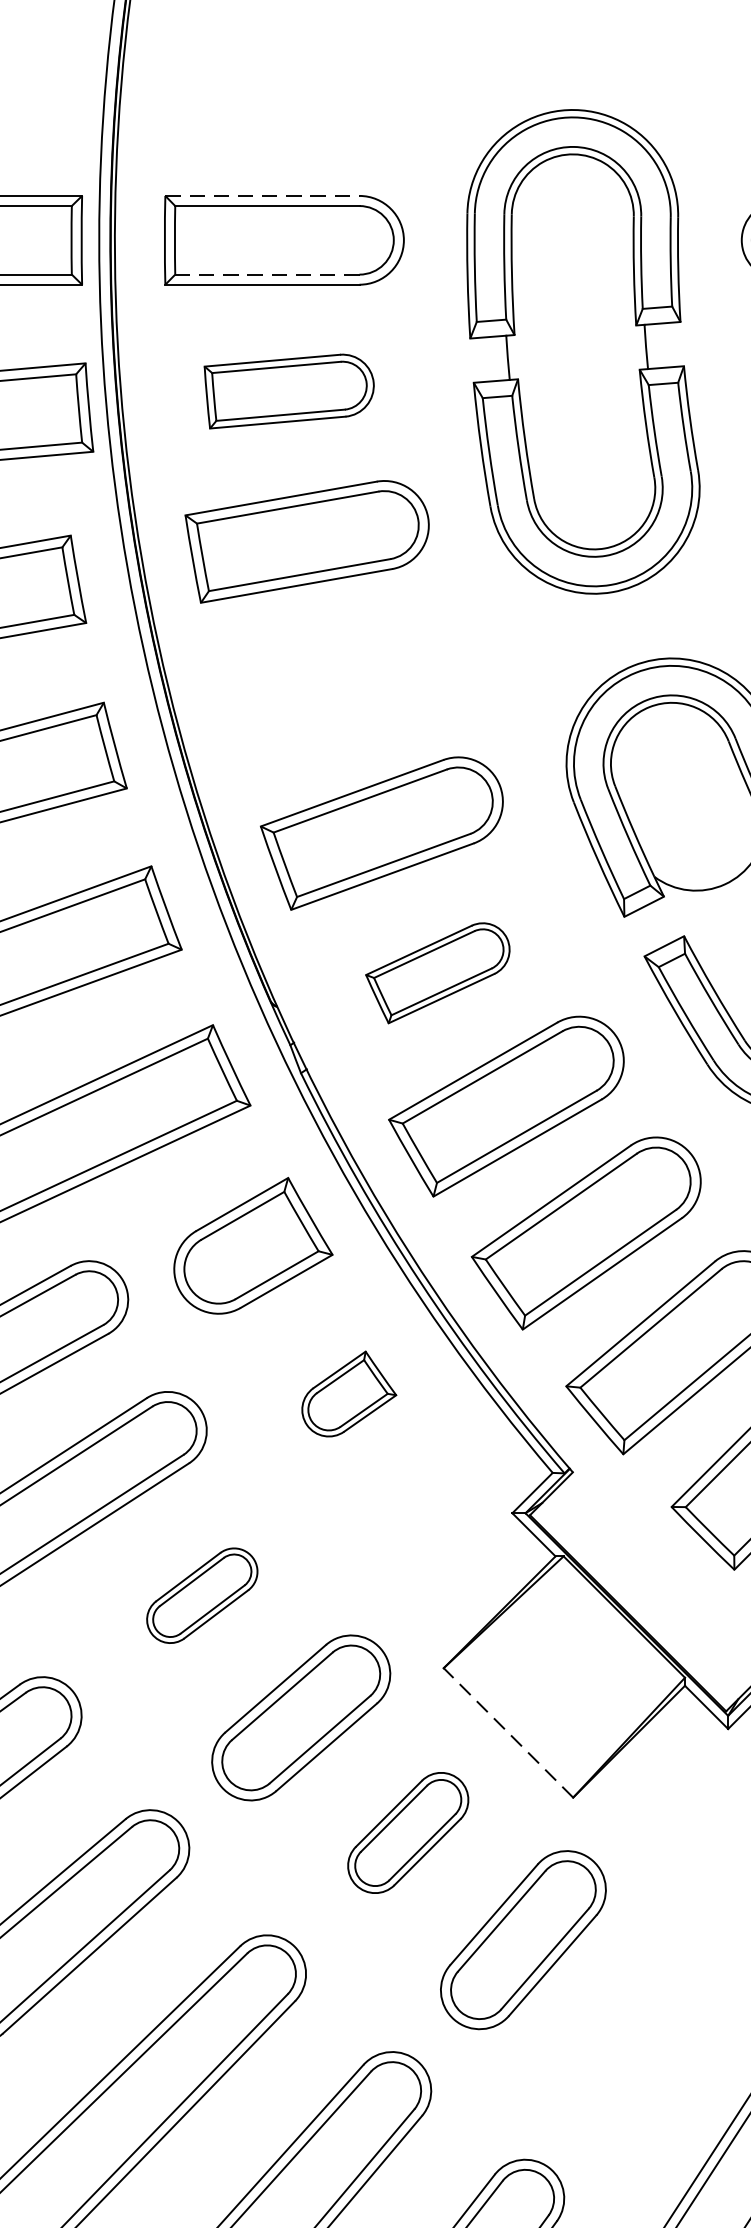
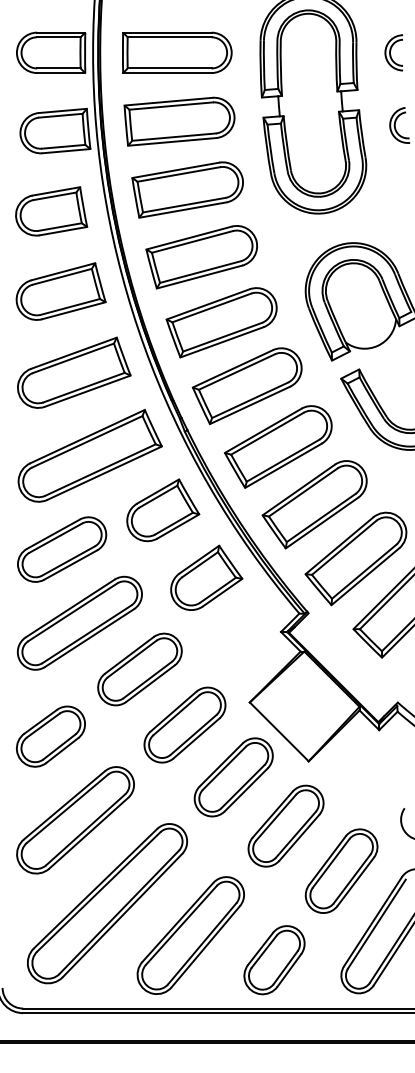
line: (262, 195) -> (167, 32), dashed -> solid
line: (267, 274) -> (169, 68), dashed -> solid
part: (289, 391) -> (179, 121), size x1.43
part: (337, 690) -> (201, 257), added
part: (436, 973) -> (246, 386), size x1.67
part: (348, 1393) -> (206, 577), size x1.67
part: (201, 1595) -> (139, 669), size x1.67
line: (508, 1732) -> (279, 731), dashed -> solid
part: (407, 1833) -> (233, 777), size x1.43
part: (645, 2037) -> (341, 870), added

